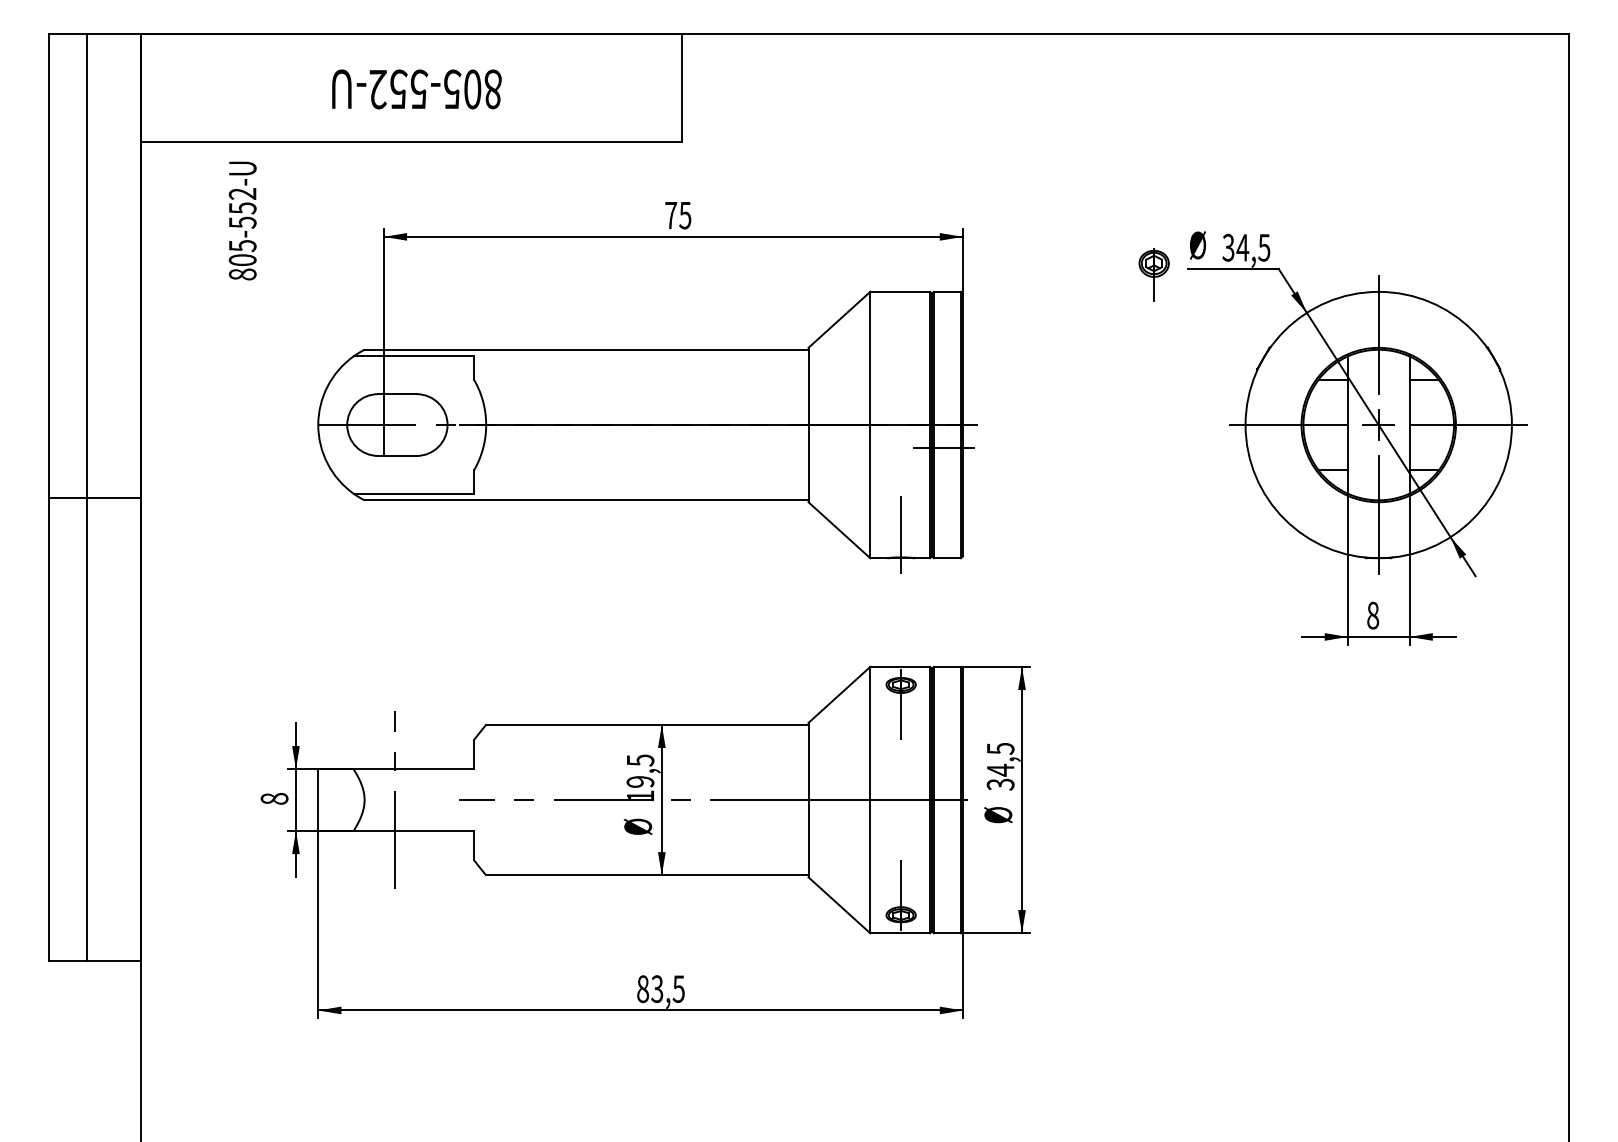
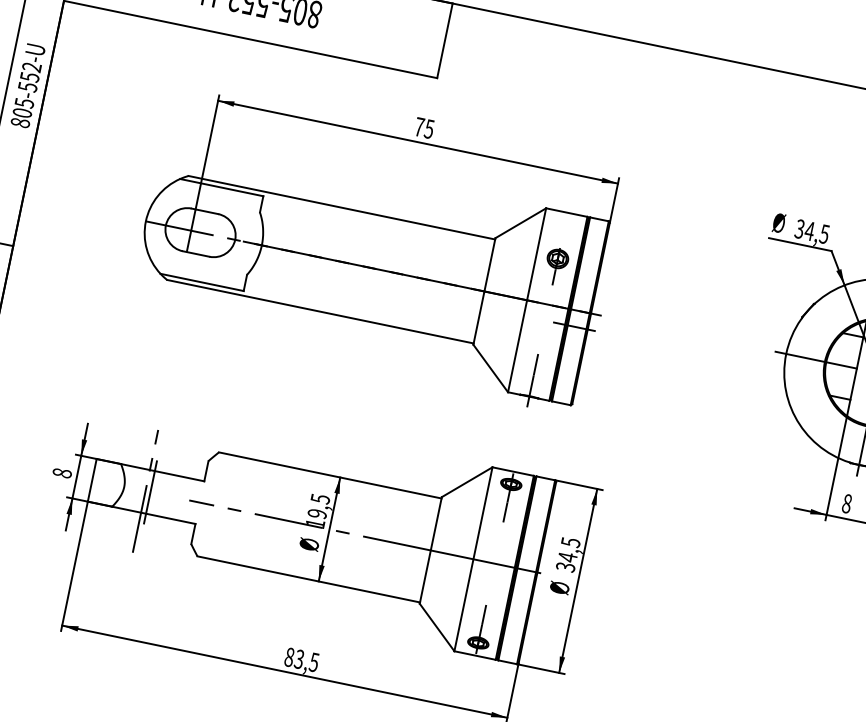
text: (242, 220) -> (27, 85), moved
part: (1153, 274) -> (555, 266), moved
line: (402, 799) -> (150, 491), added

